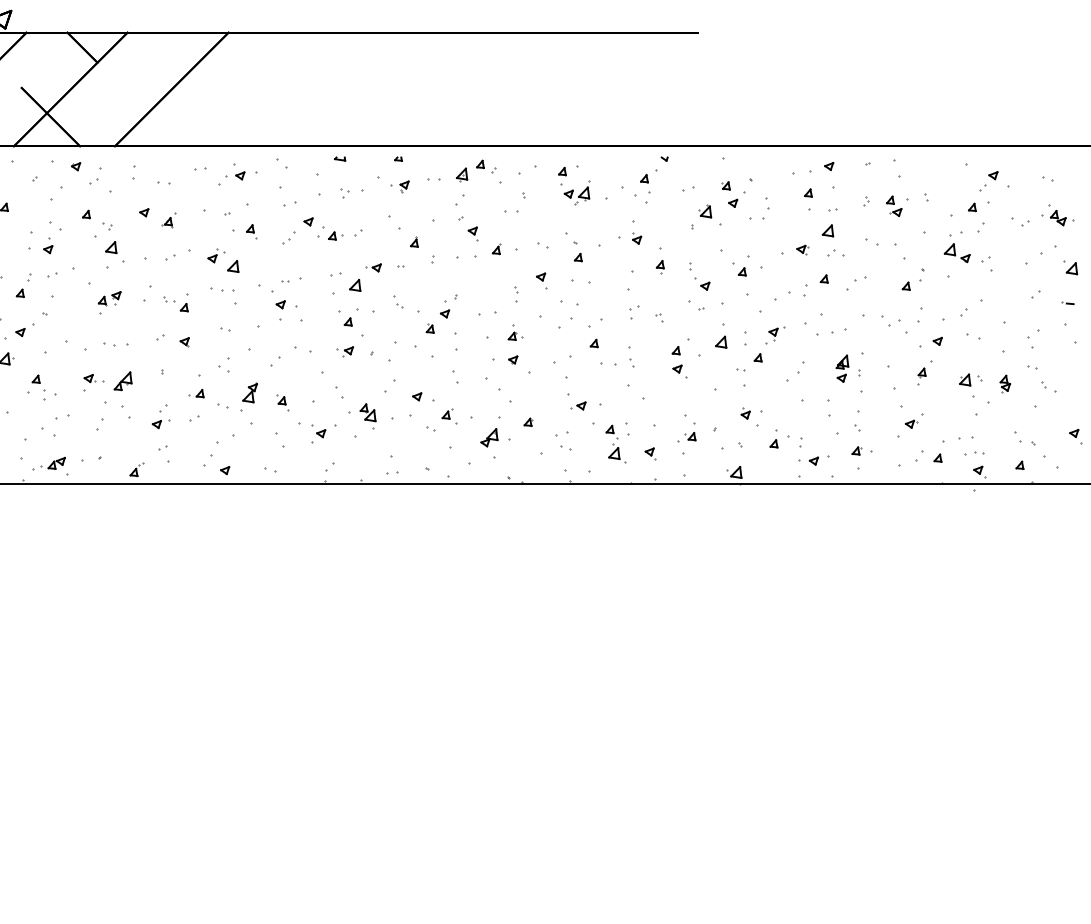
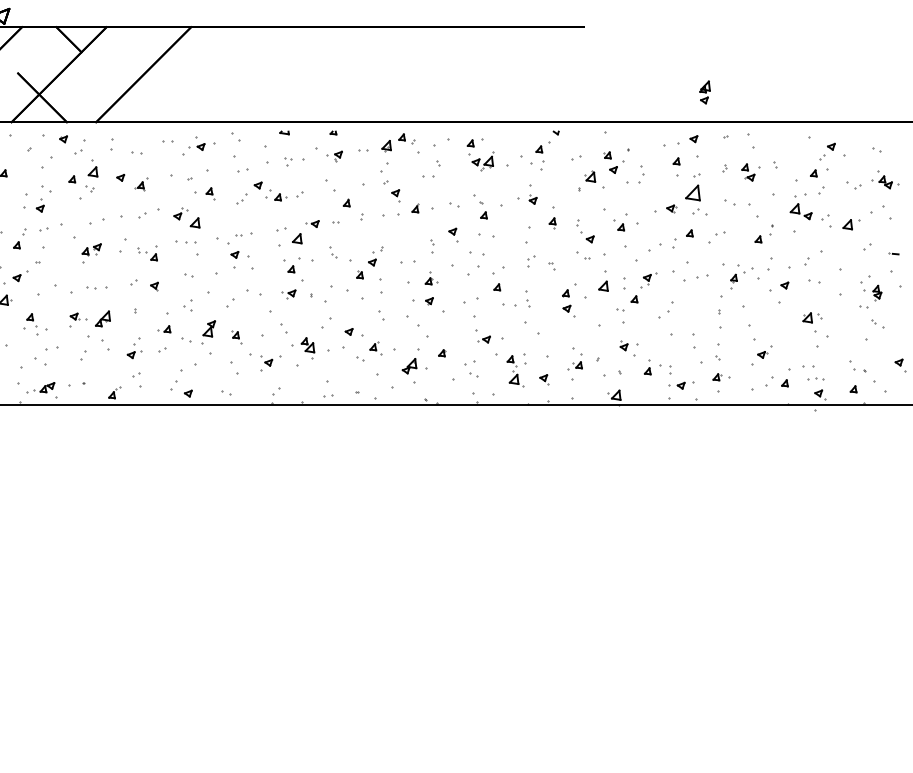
part: (827, 230) -> (692, 192), size x1.6
part: (111, 247) -> (93, 171), moved
part: (1071, 268) -> (847, 224), moved
part: (842, 368) -> (705, 92), moved
part: (921, 376) -> (733, 281), moved
part: (1005, 383) -> (877, 292), moved

